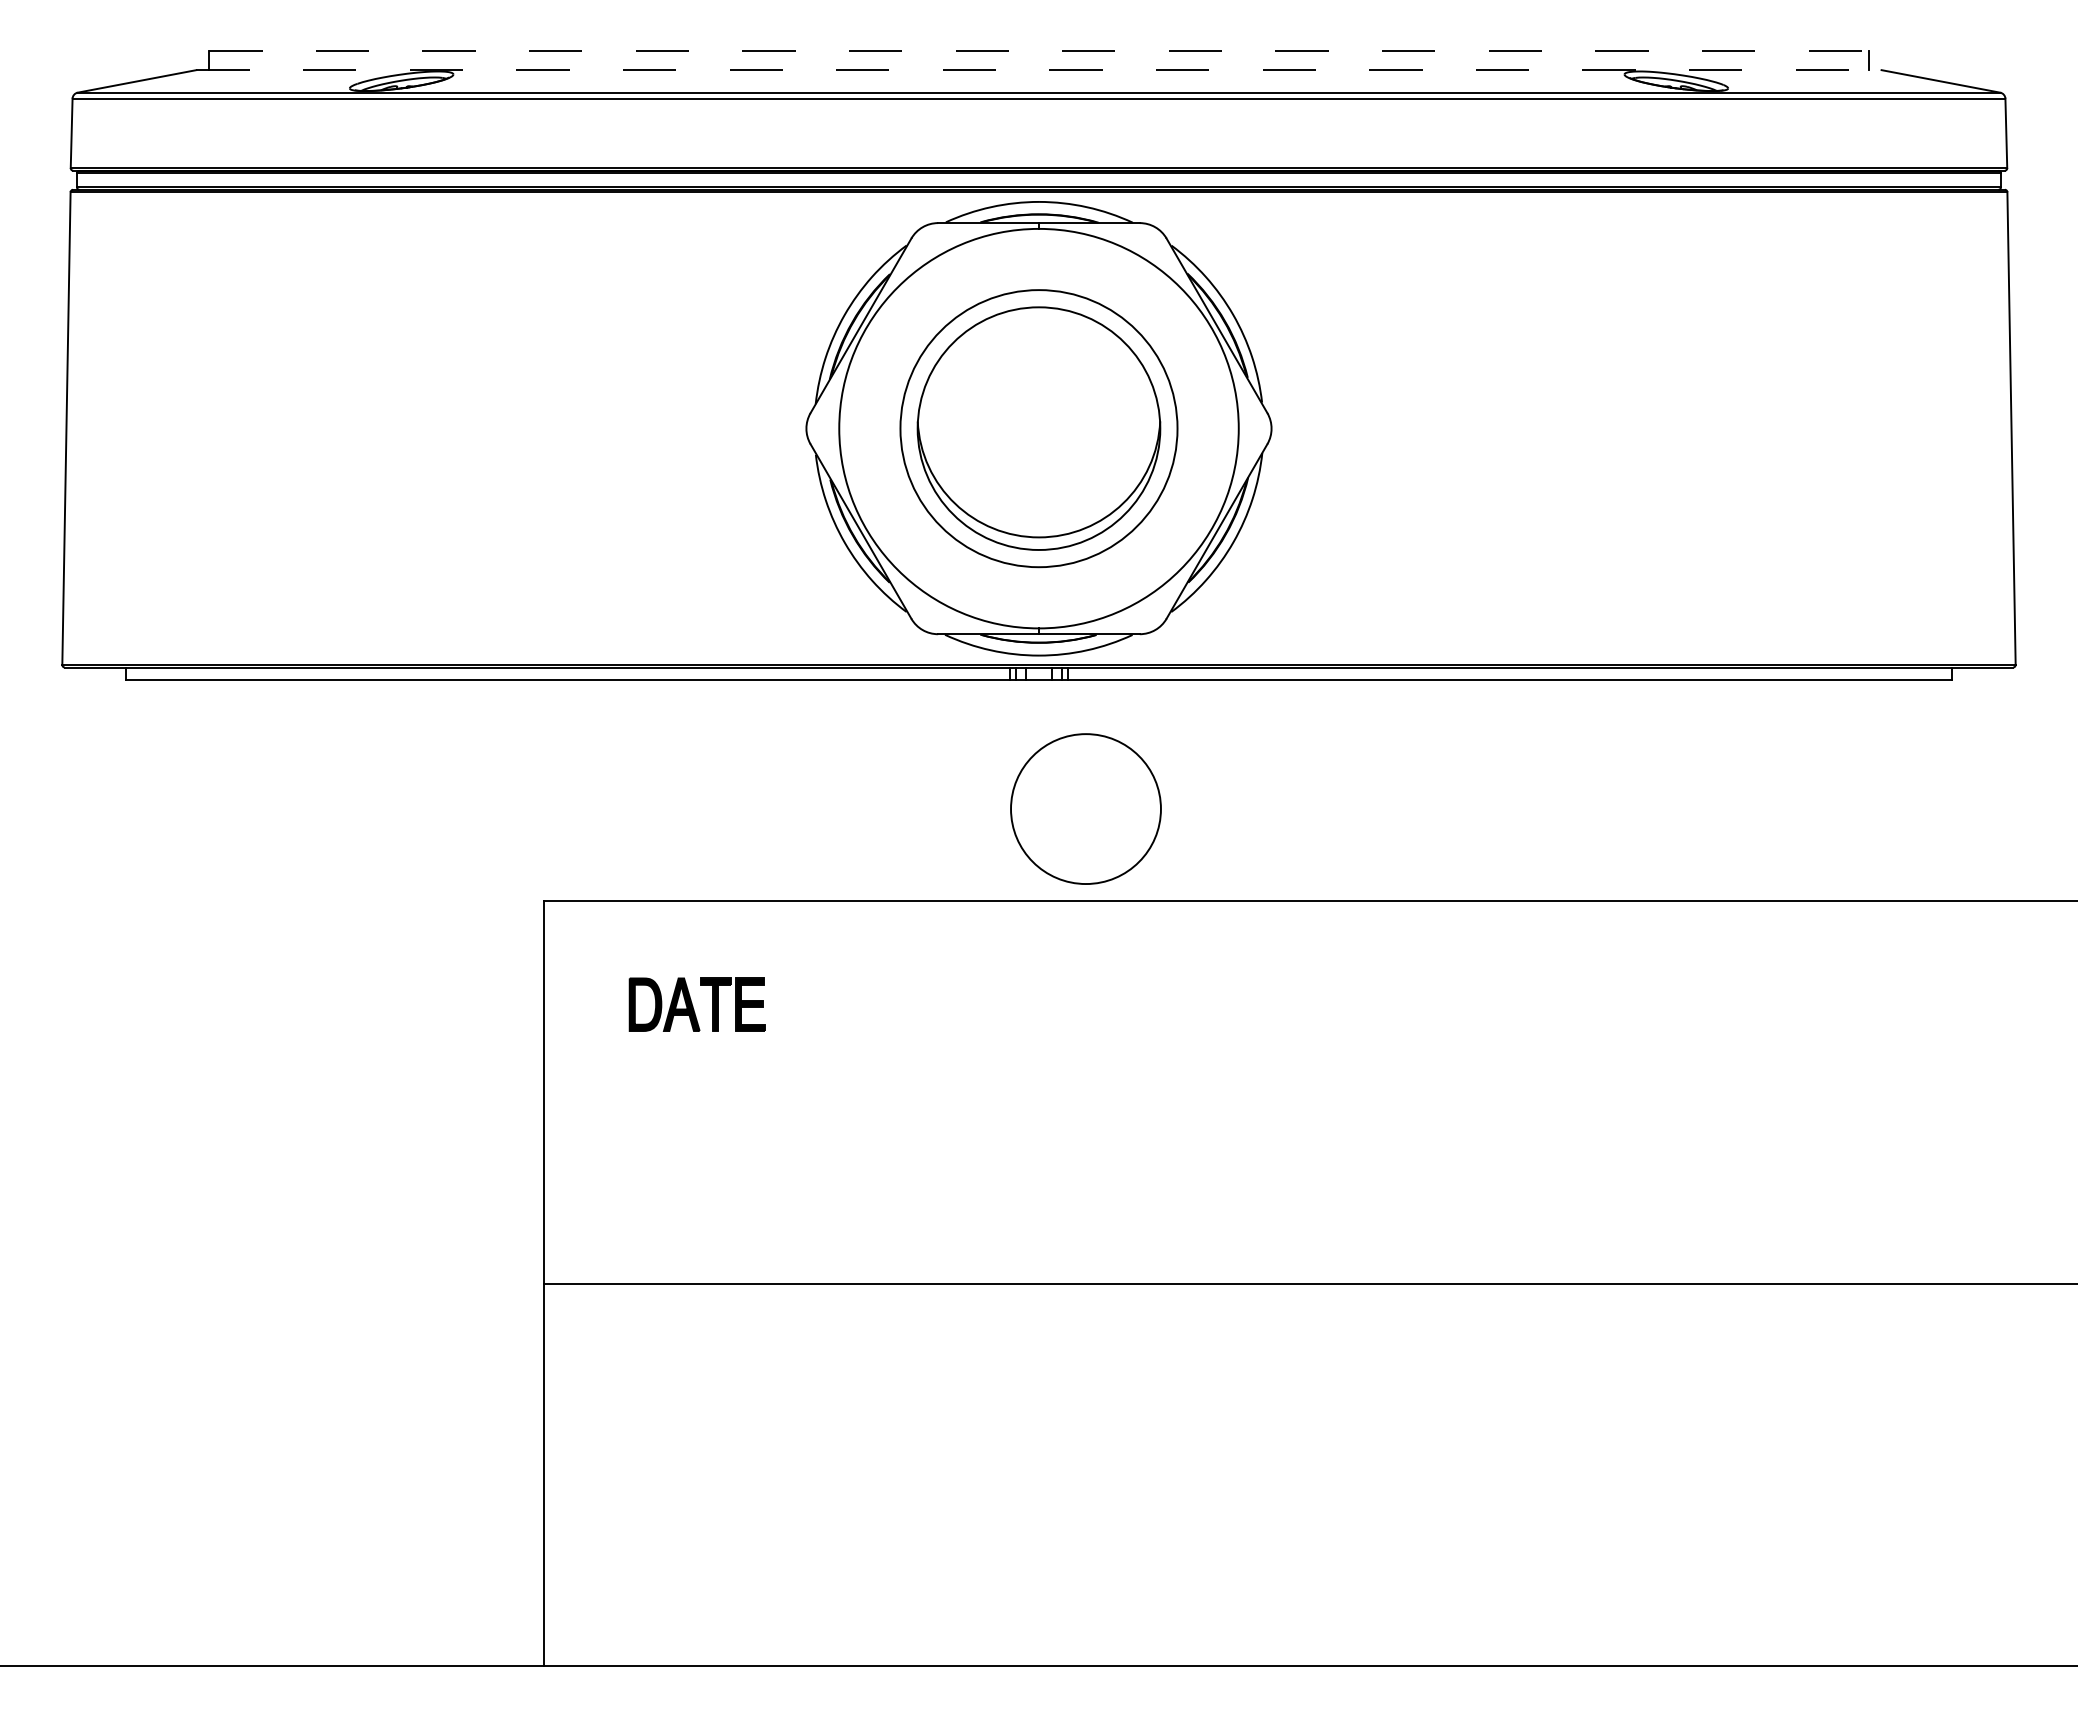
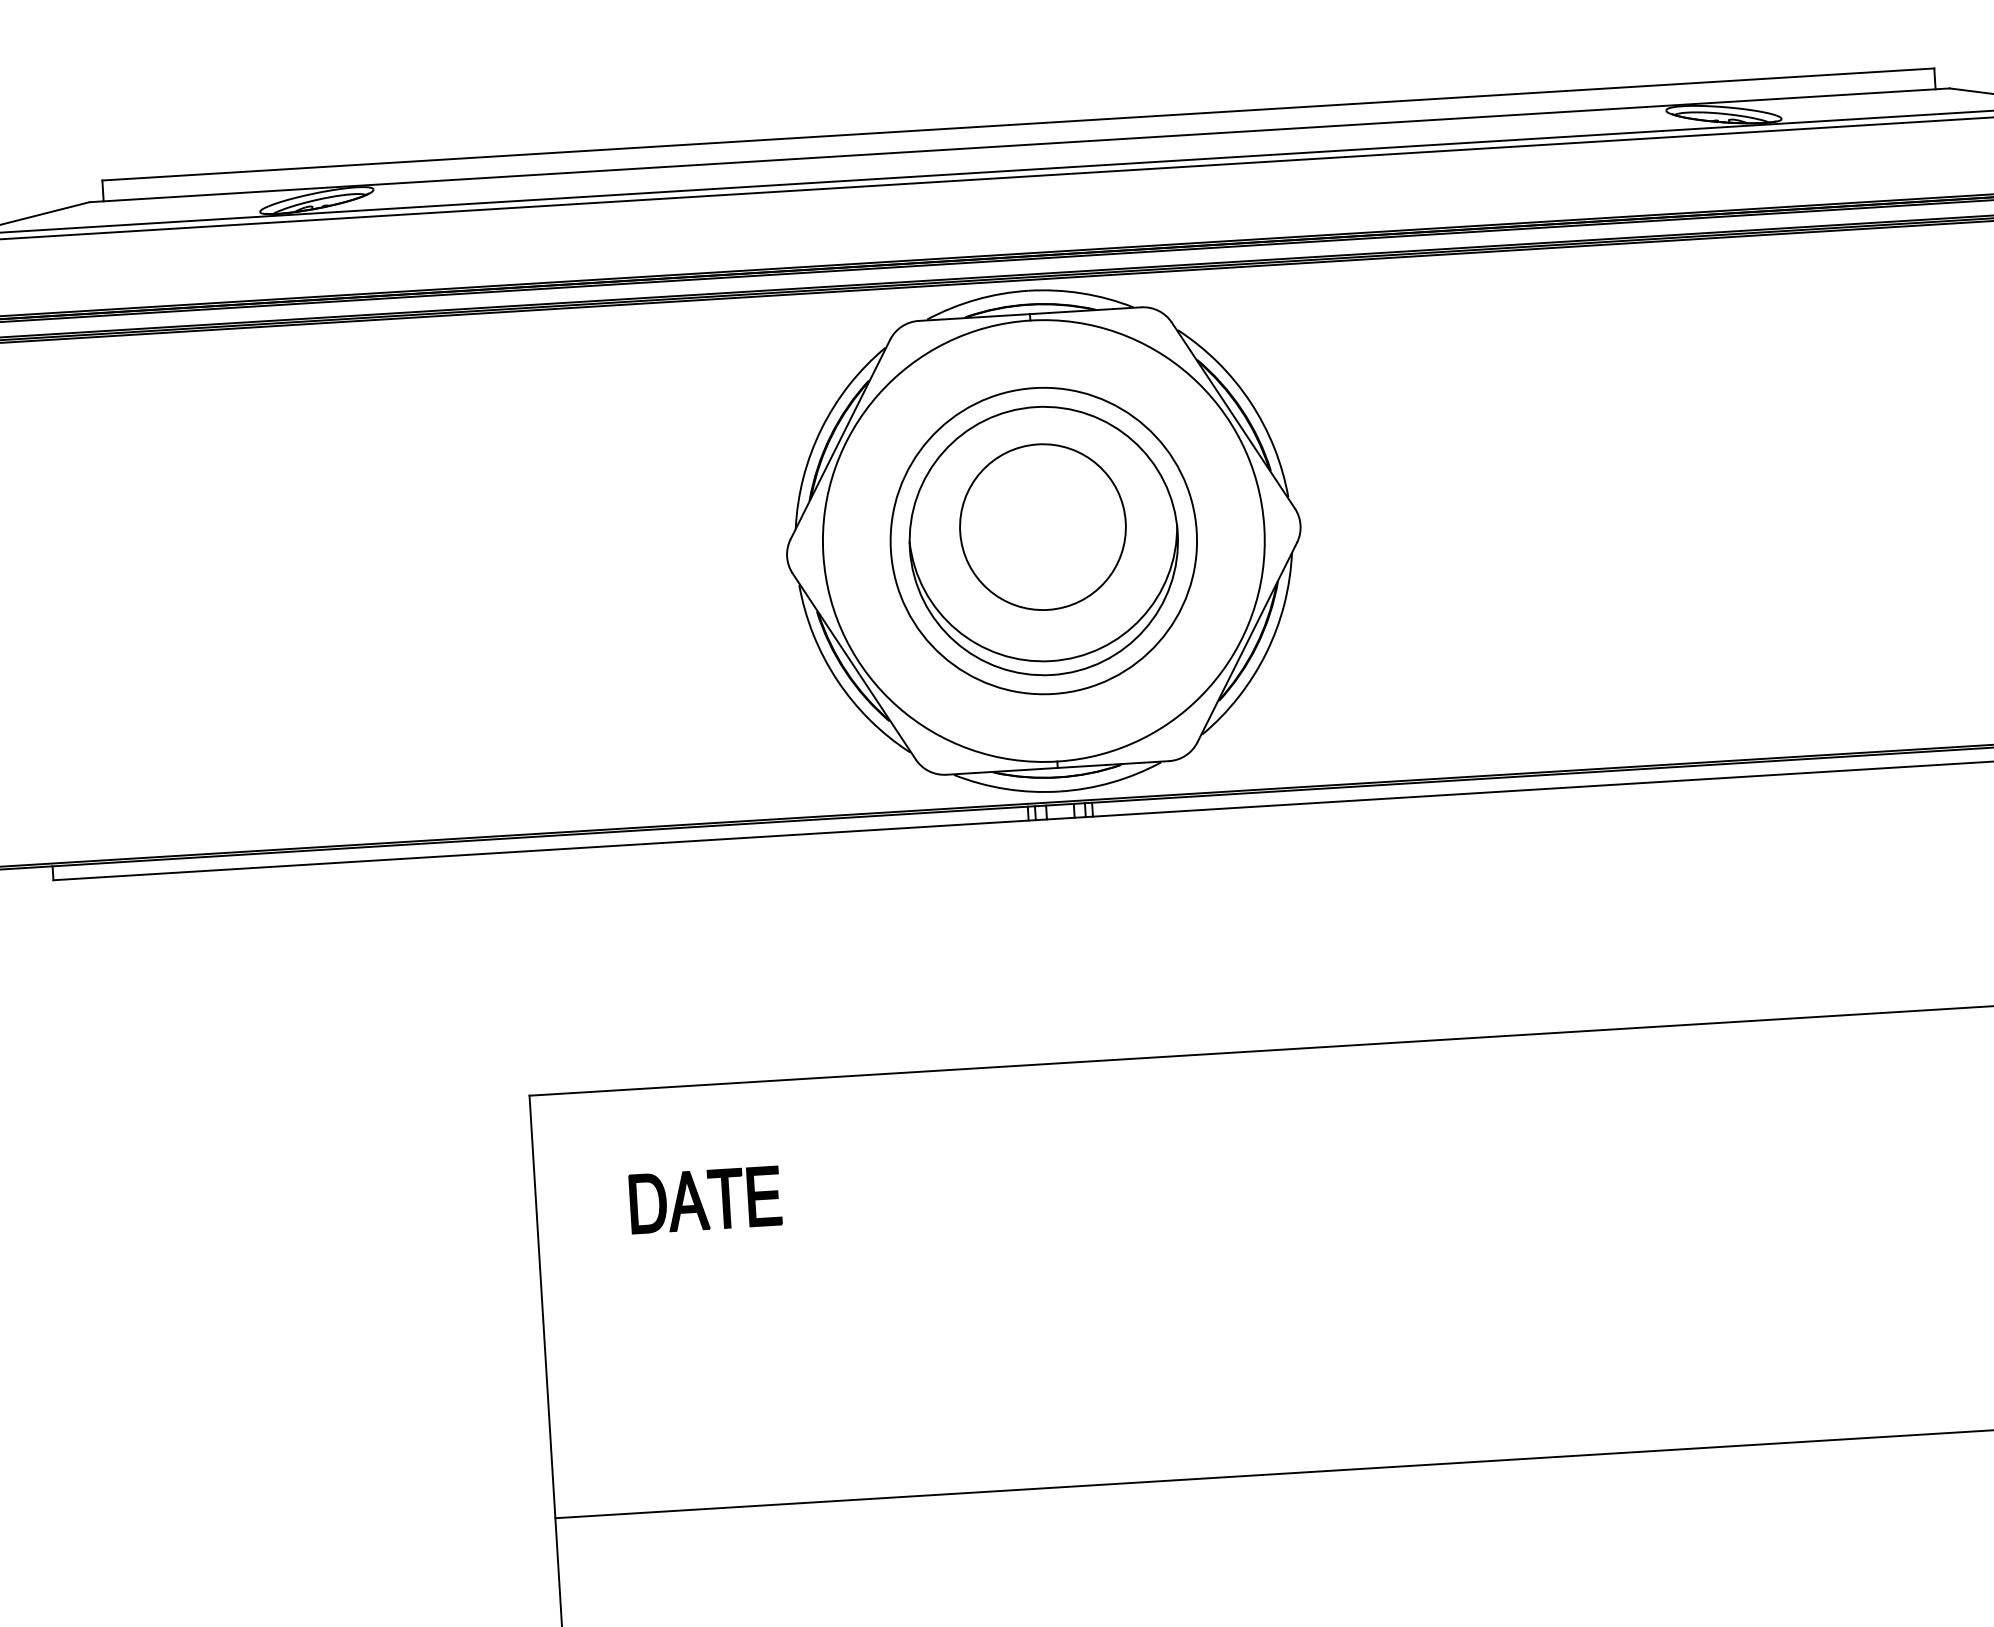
line: (1039, 51) -> (1018, 124), dashed -> solid
line: (1039, 70) -> (1020, 145), dashed -> solid
part: (1085, 808) -> (1042, 526), moved

